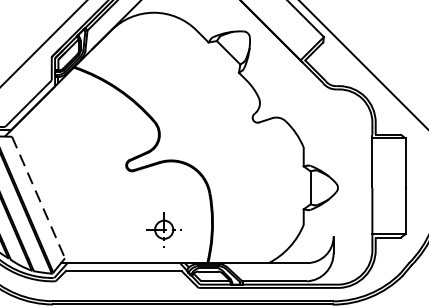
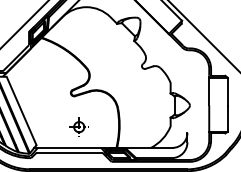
line: (38, 198) -> (21, 111), dashed -> solid
part: (162, 228) -> (78, 126), moved

